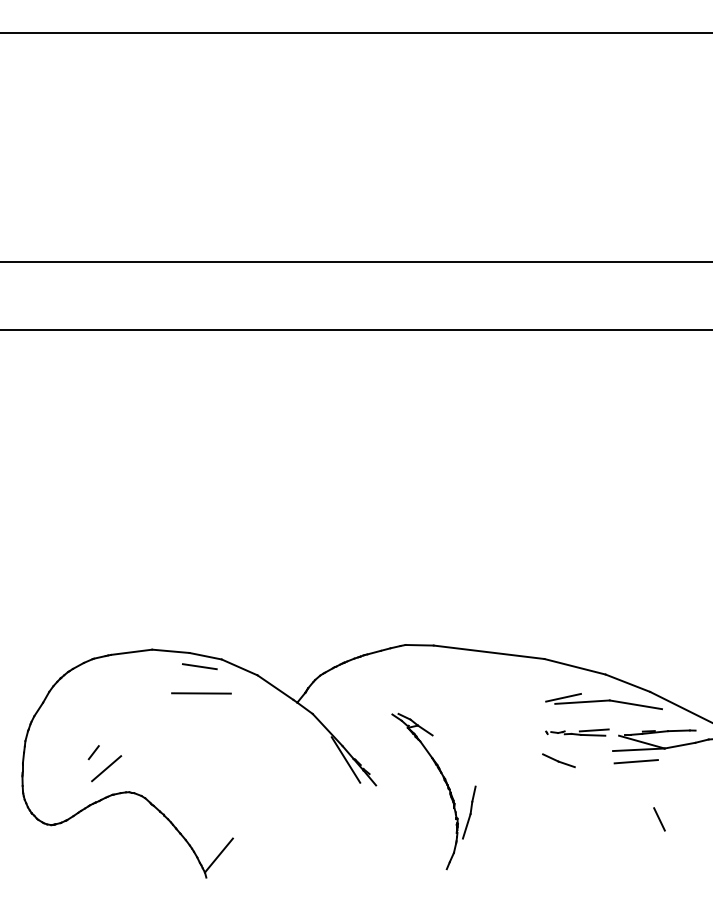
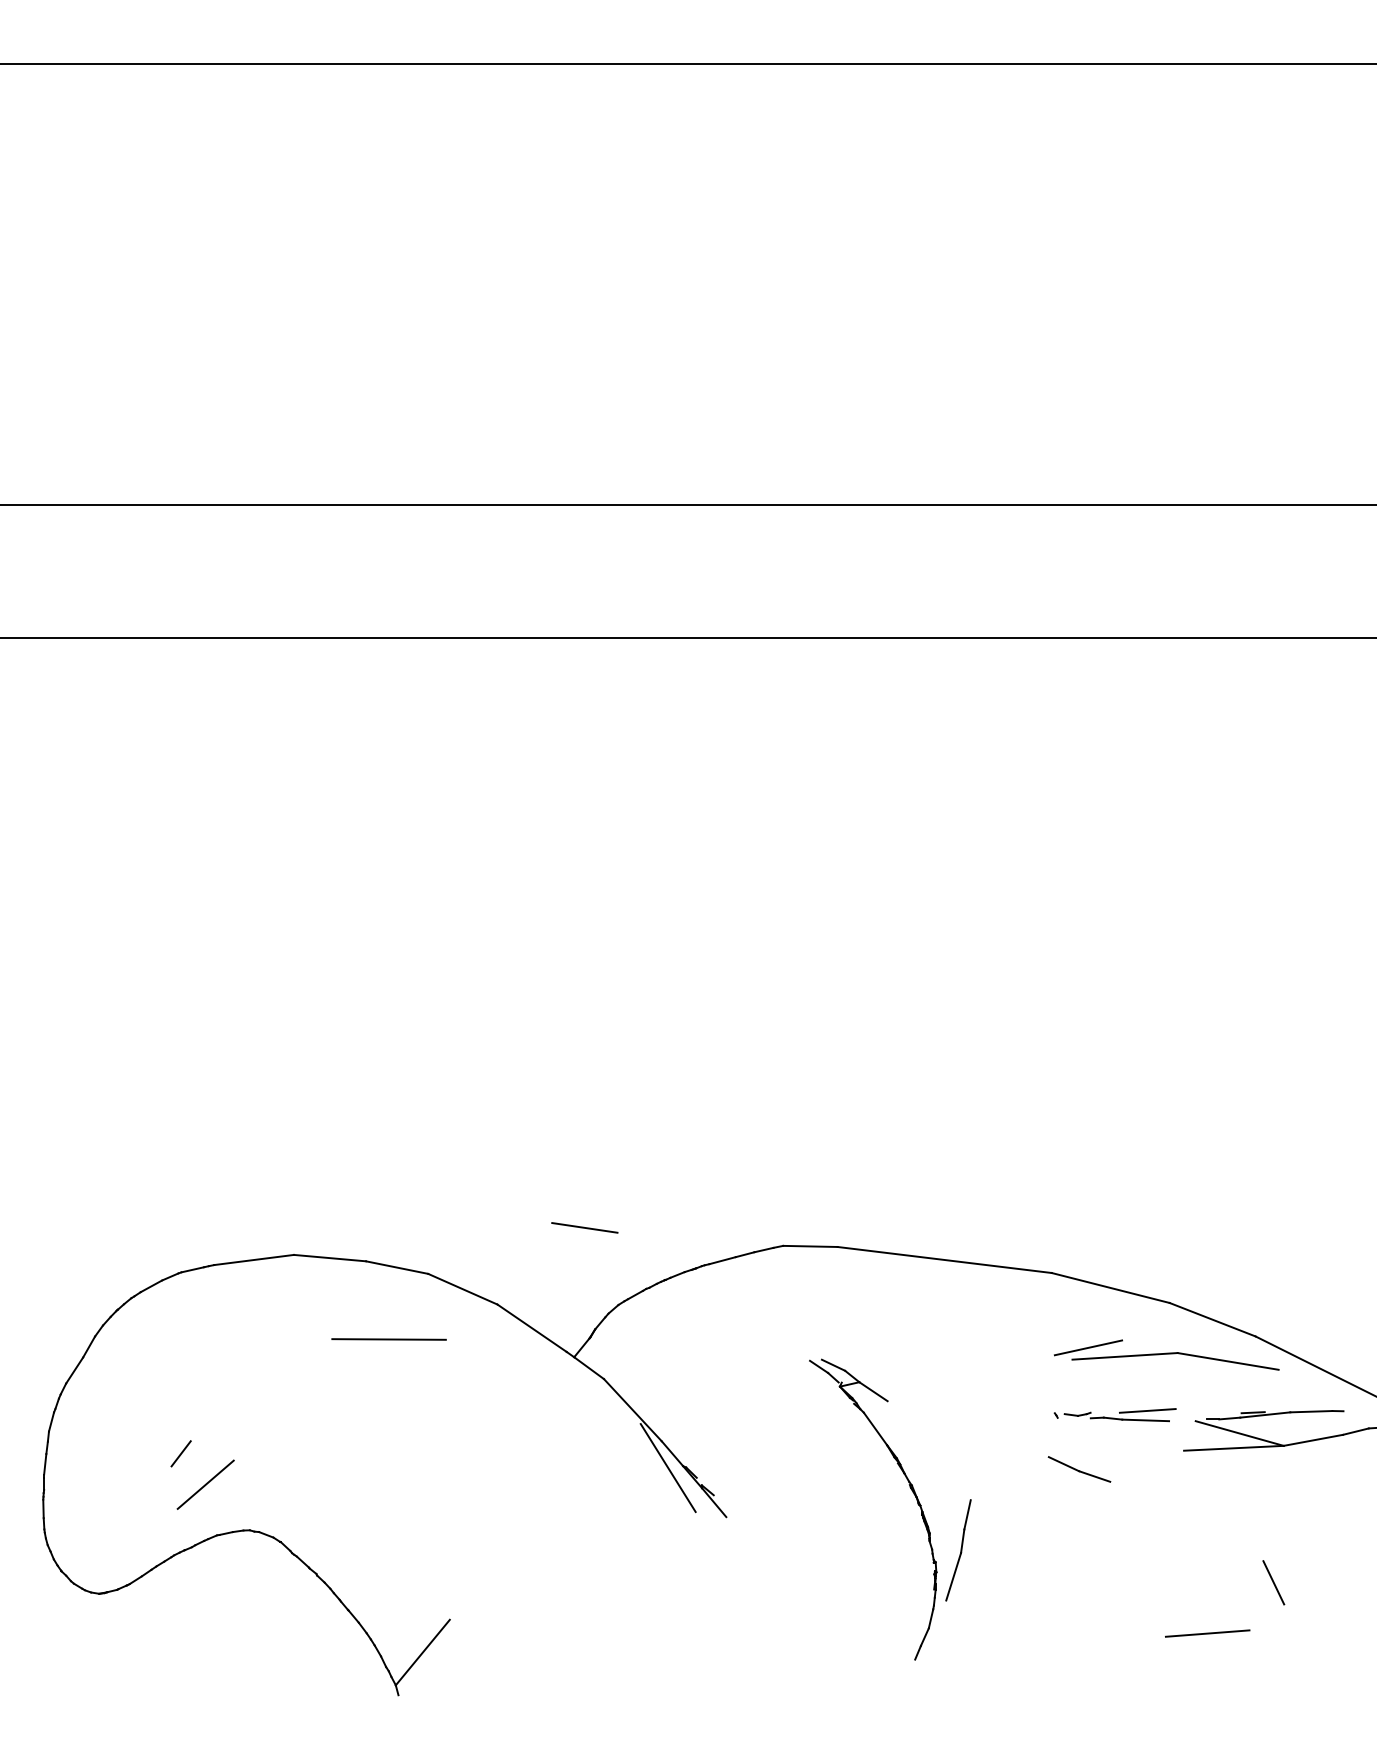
line: (199, 666) -> (584, 1227), moved
line: (635, 761) -> (1206, 1633), moved
part: (447, 789) -> (916, 1505), moved

